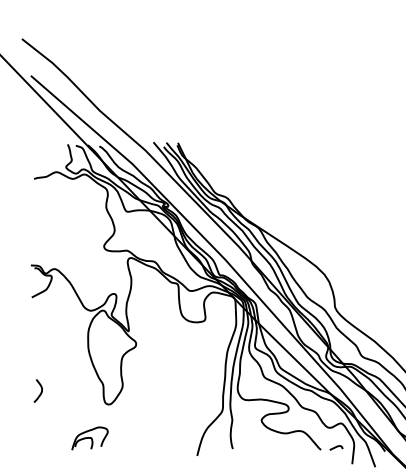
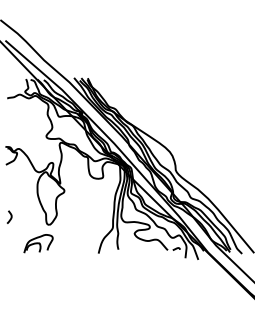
part: (89, 437) -> (38, 243), size x1.43

